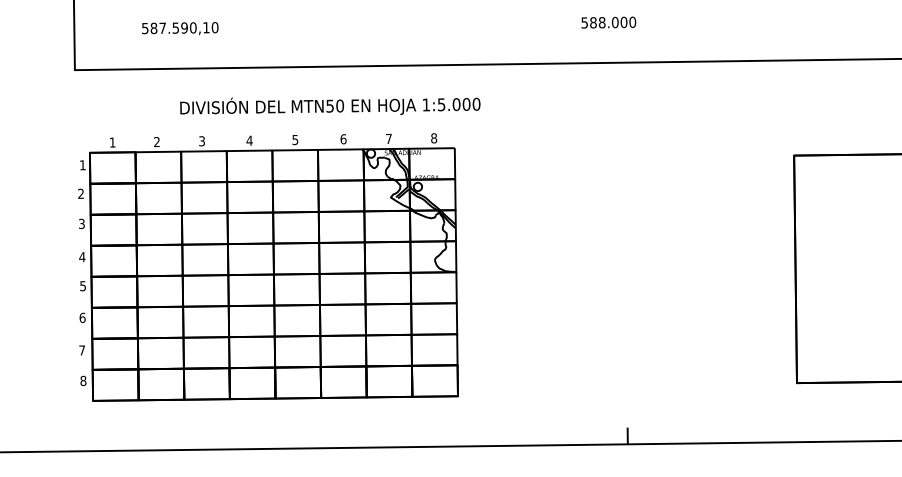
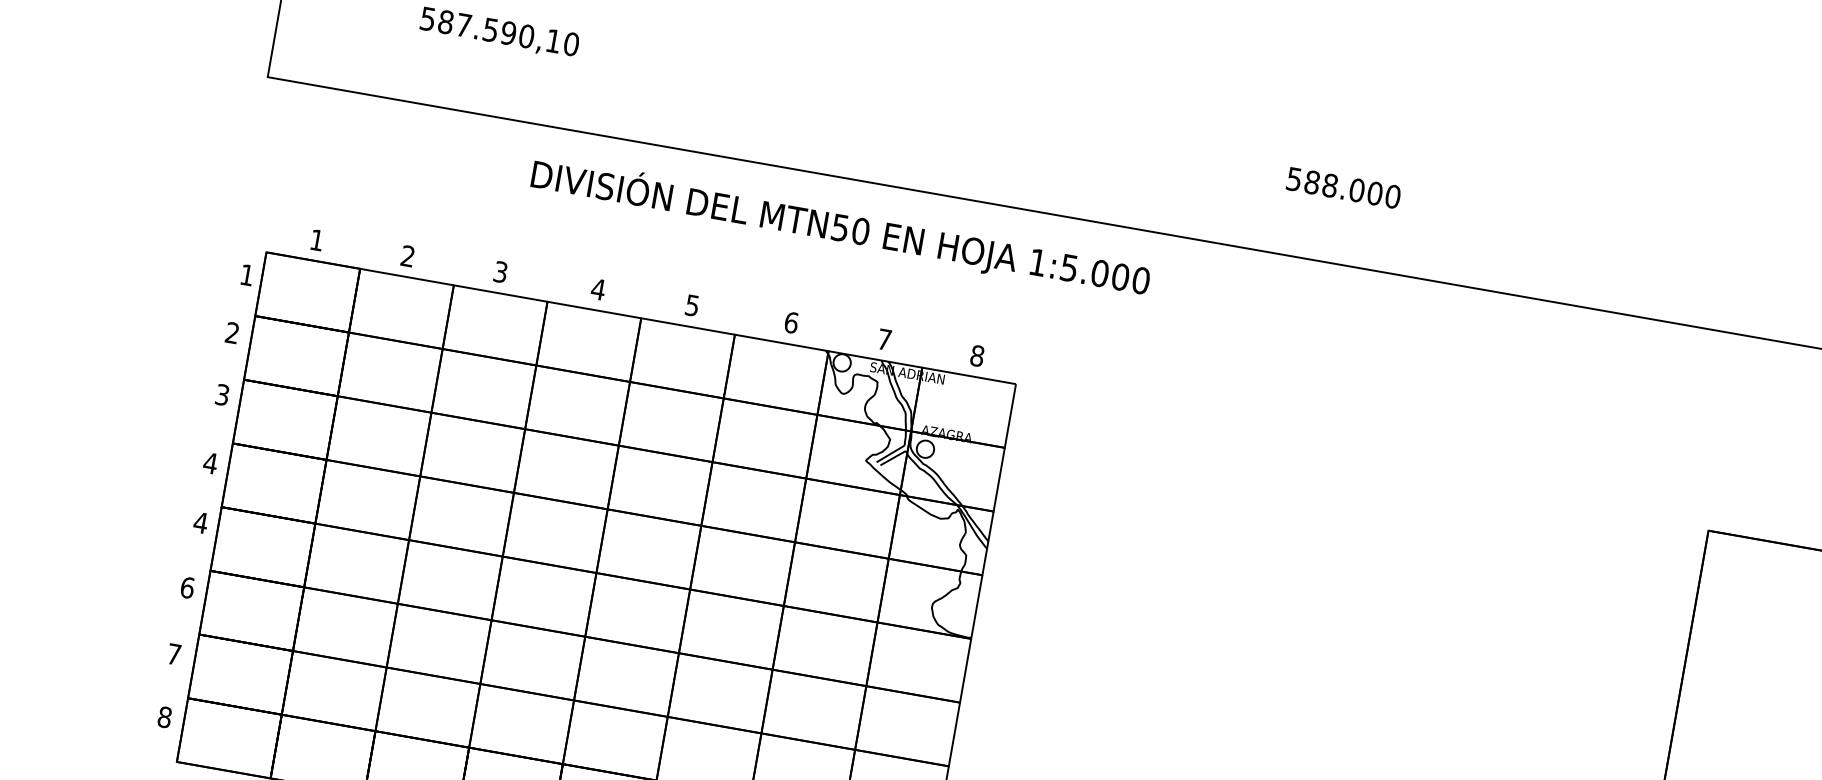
text: (608, 22) -> (1343, 187), moved
text: (330, 105) -> (841, 226), moved
text: (82, 286) -> (199, 523), 5 -> 4

